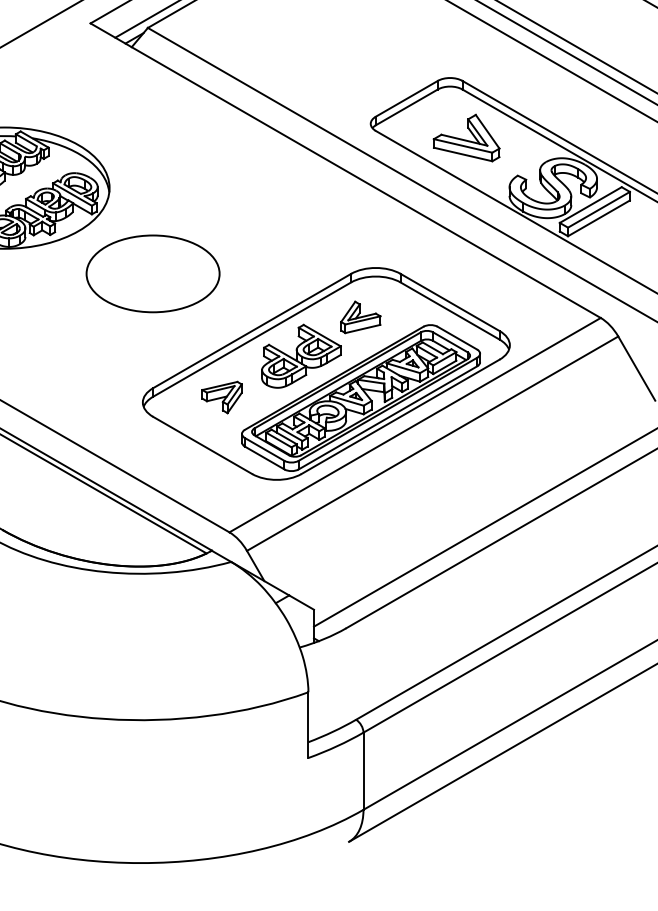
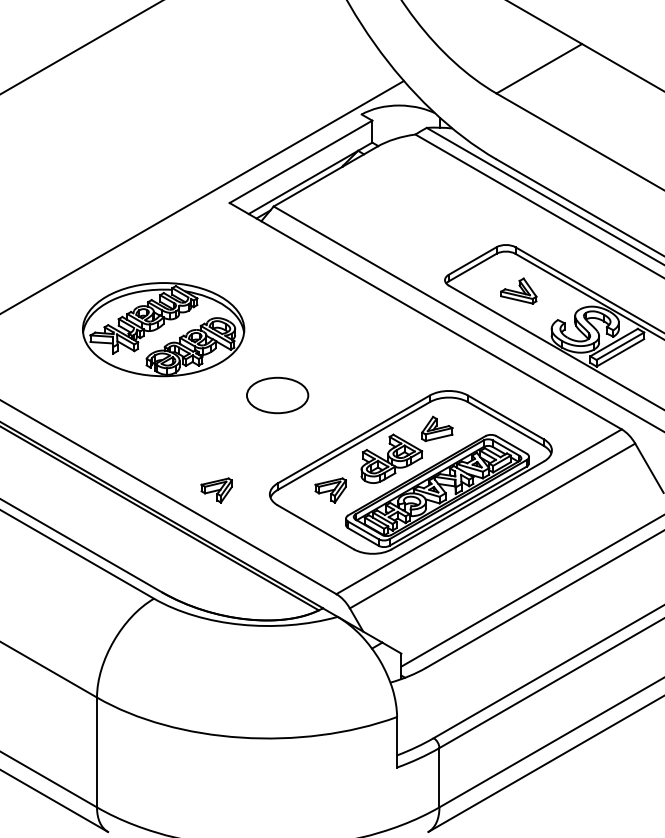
part: (466, 137) -> (518, 290), size x0.7
part: (152, 273) -> (277, 395), size x0.6
part: (73, 397) -> (216, 490), added

